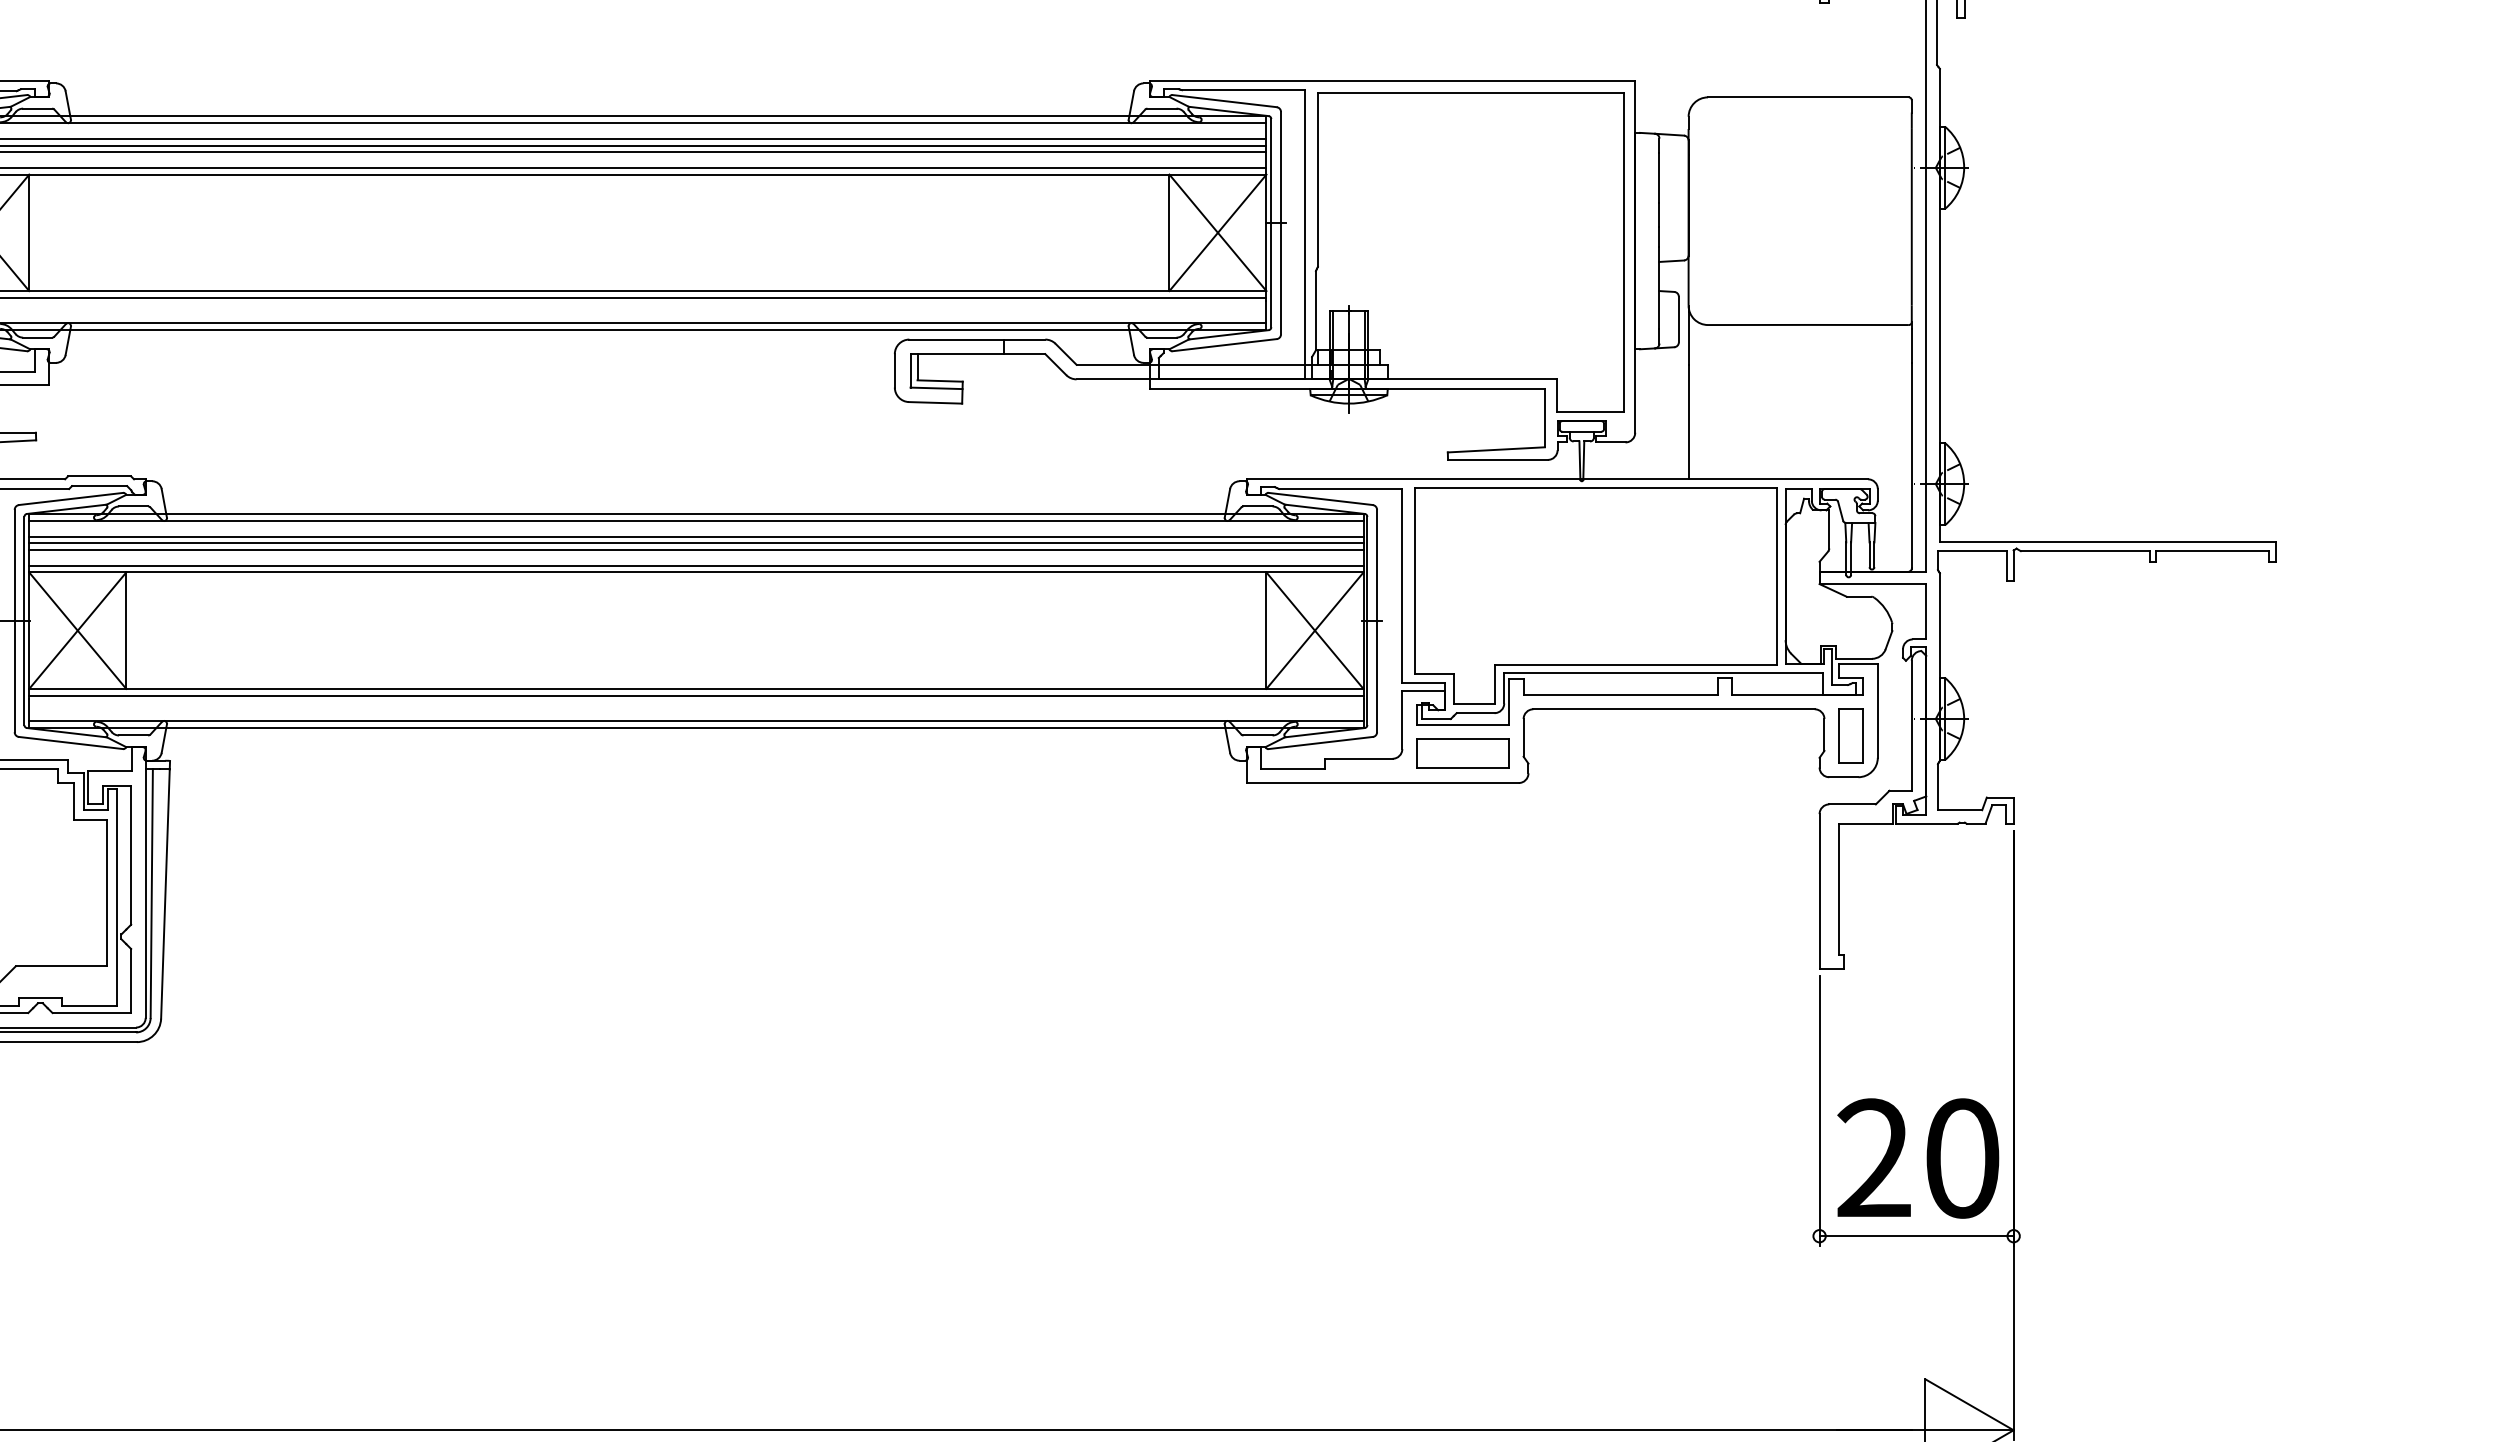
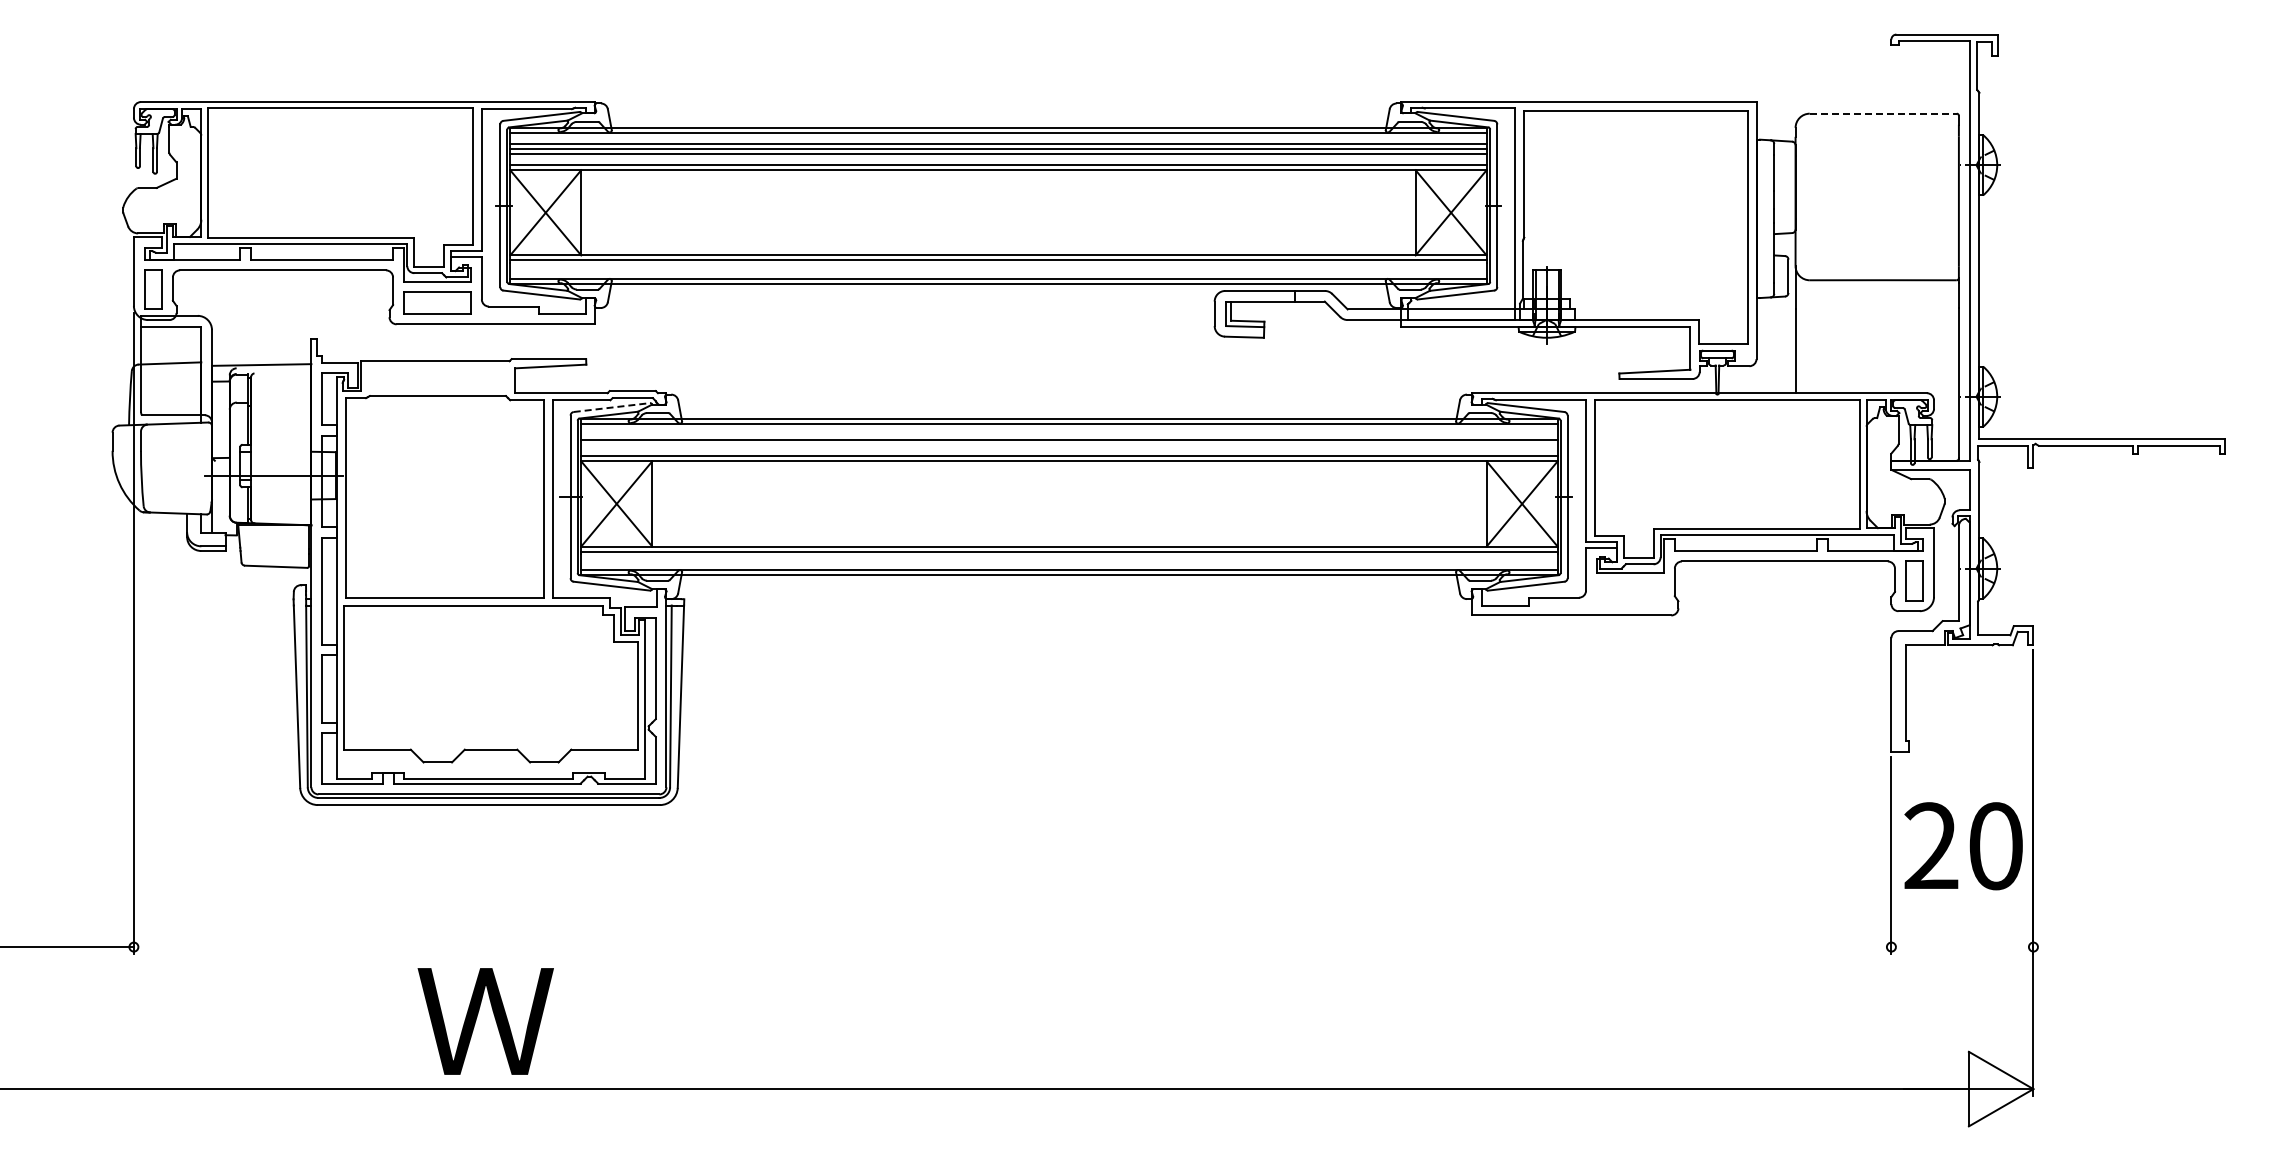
line: (1808, 97) -> (1883, 113), solid -> dashed
line: (71, 498) -> (612, 407), solid -> dashed
line: (696, 537) -> (1069, 435), removed
line: (696, 550) -> (1069, 445), removed
part: (1463, 754) -> (1630, 594), removed
text: (1918, 1158) -> (1963, 846), moved
line: (1916, 1236) -> (1962, 947), removed

